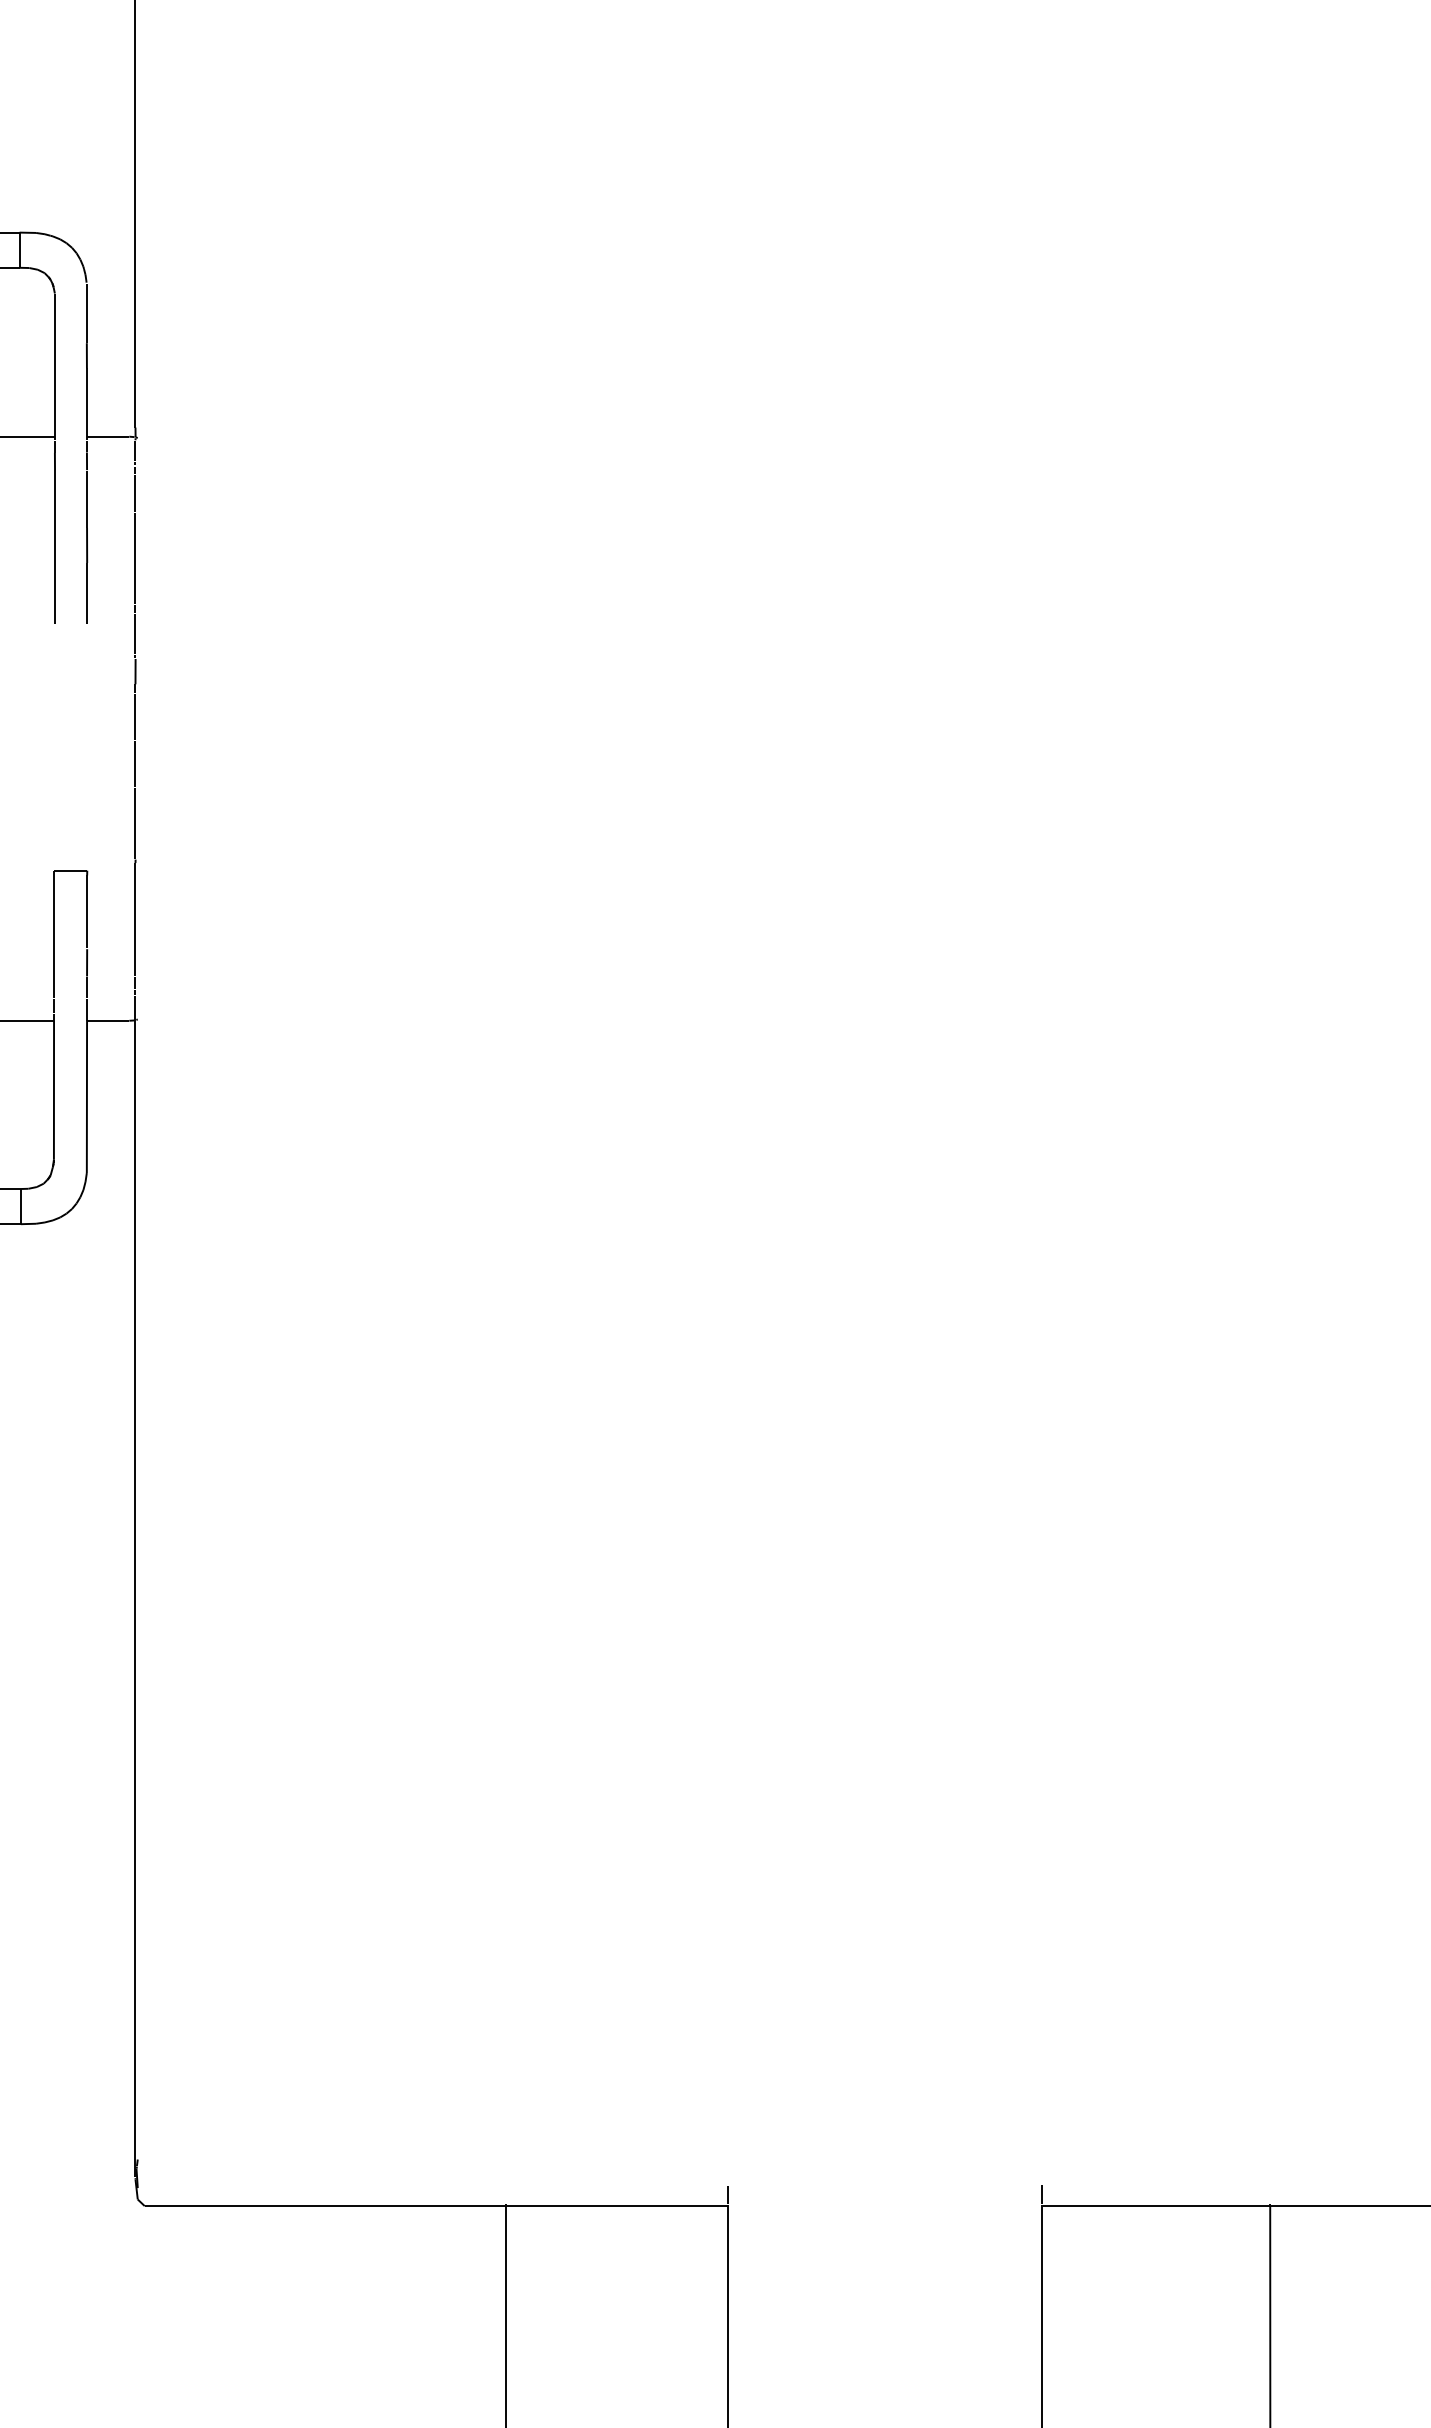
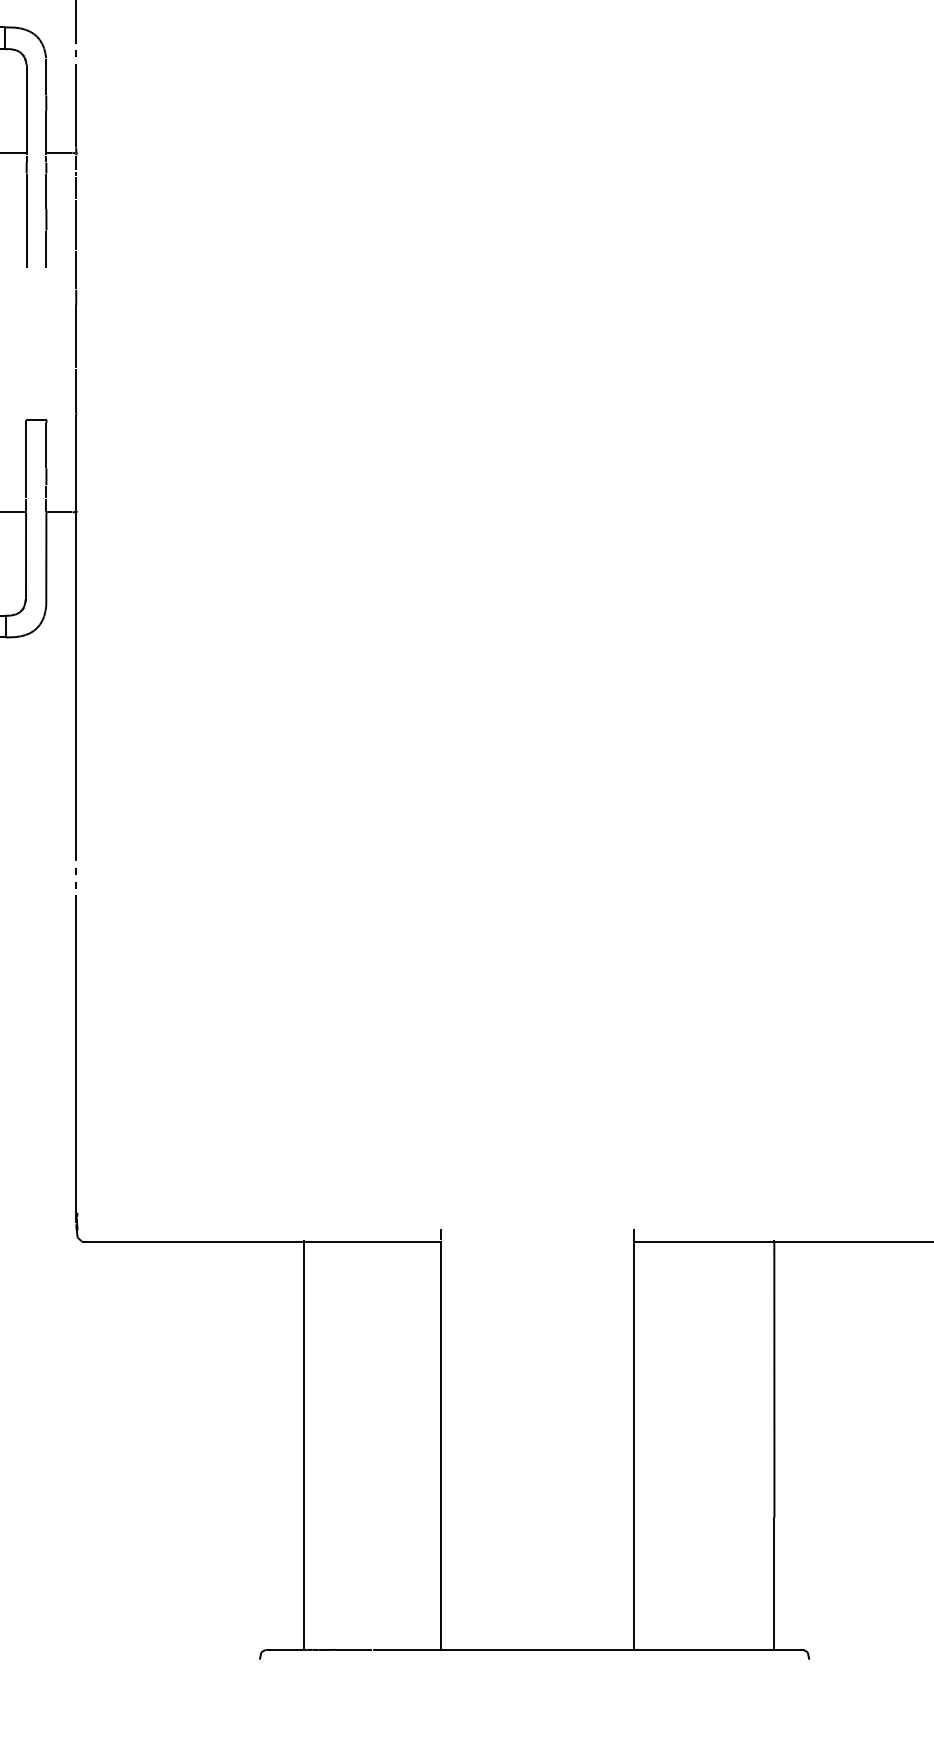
line: (135, 276) -> (76, 54), solid -> dashed
line: (135, 1614) -> (76, 877), solid -> dashed

